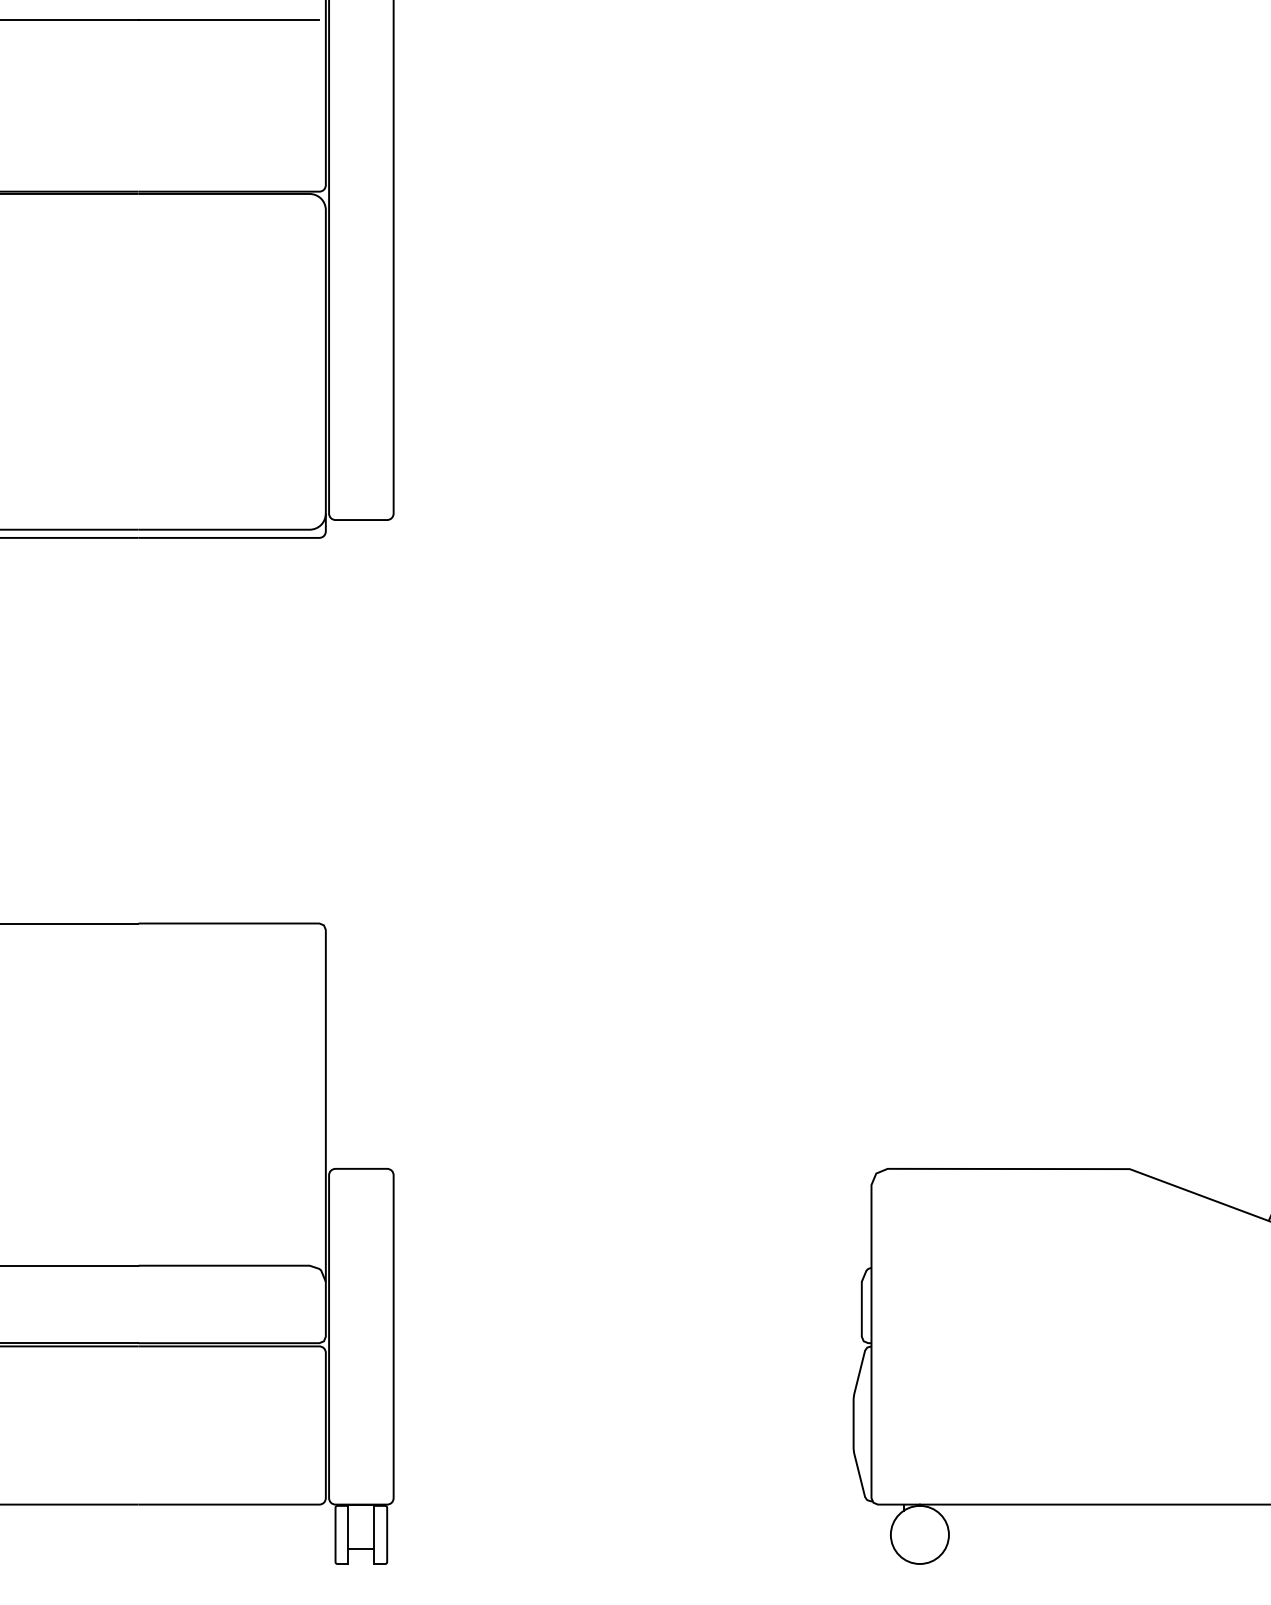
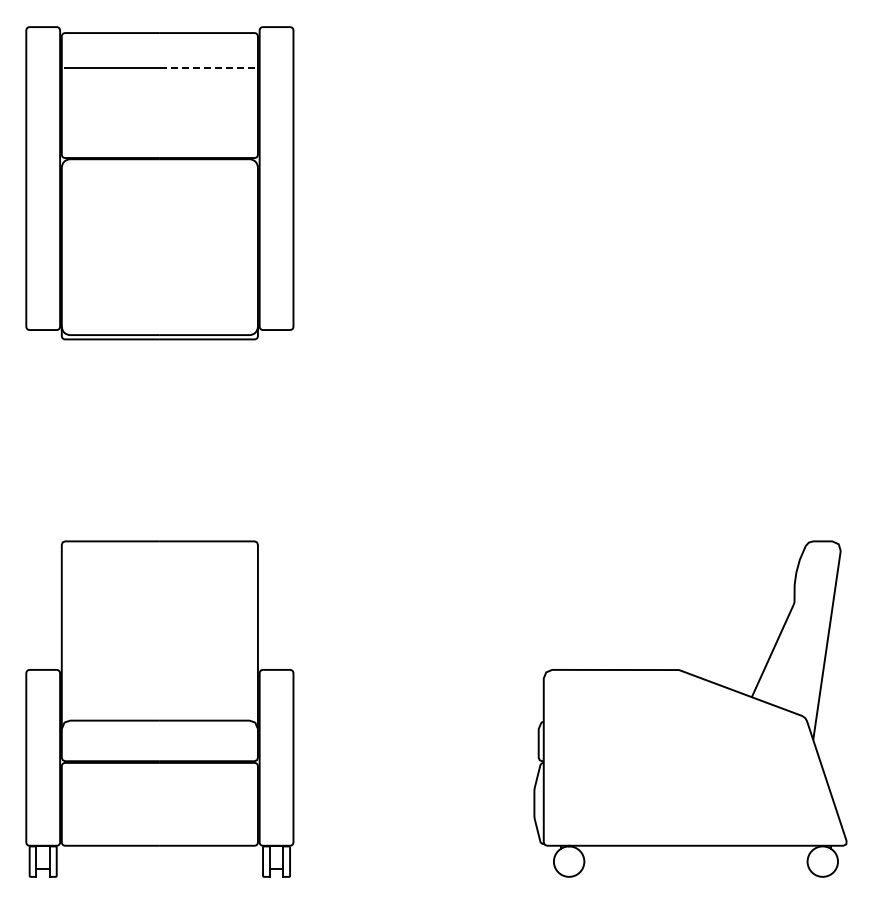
line: (227, 20) -> (206, 68), solid -> dashed

